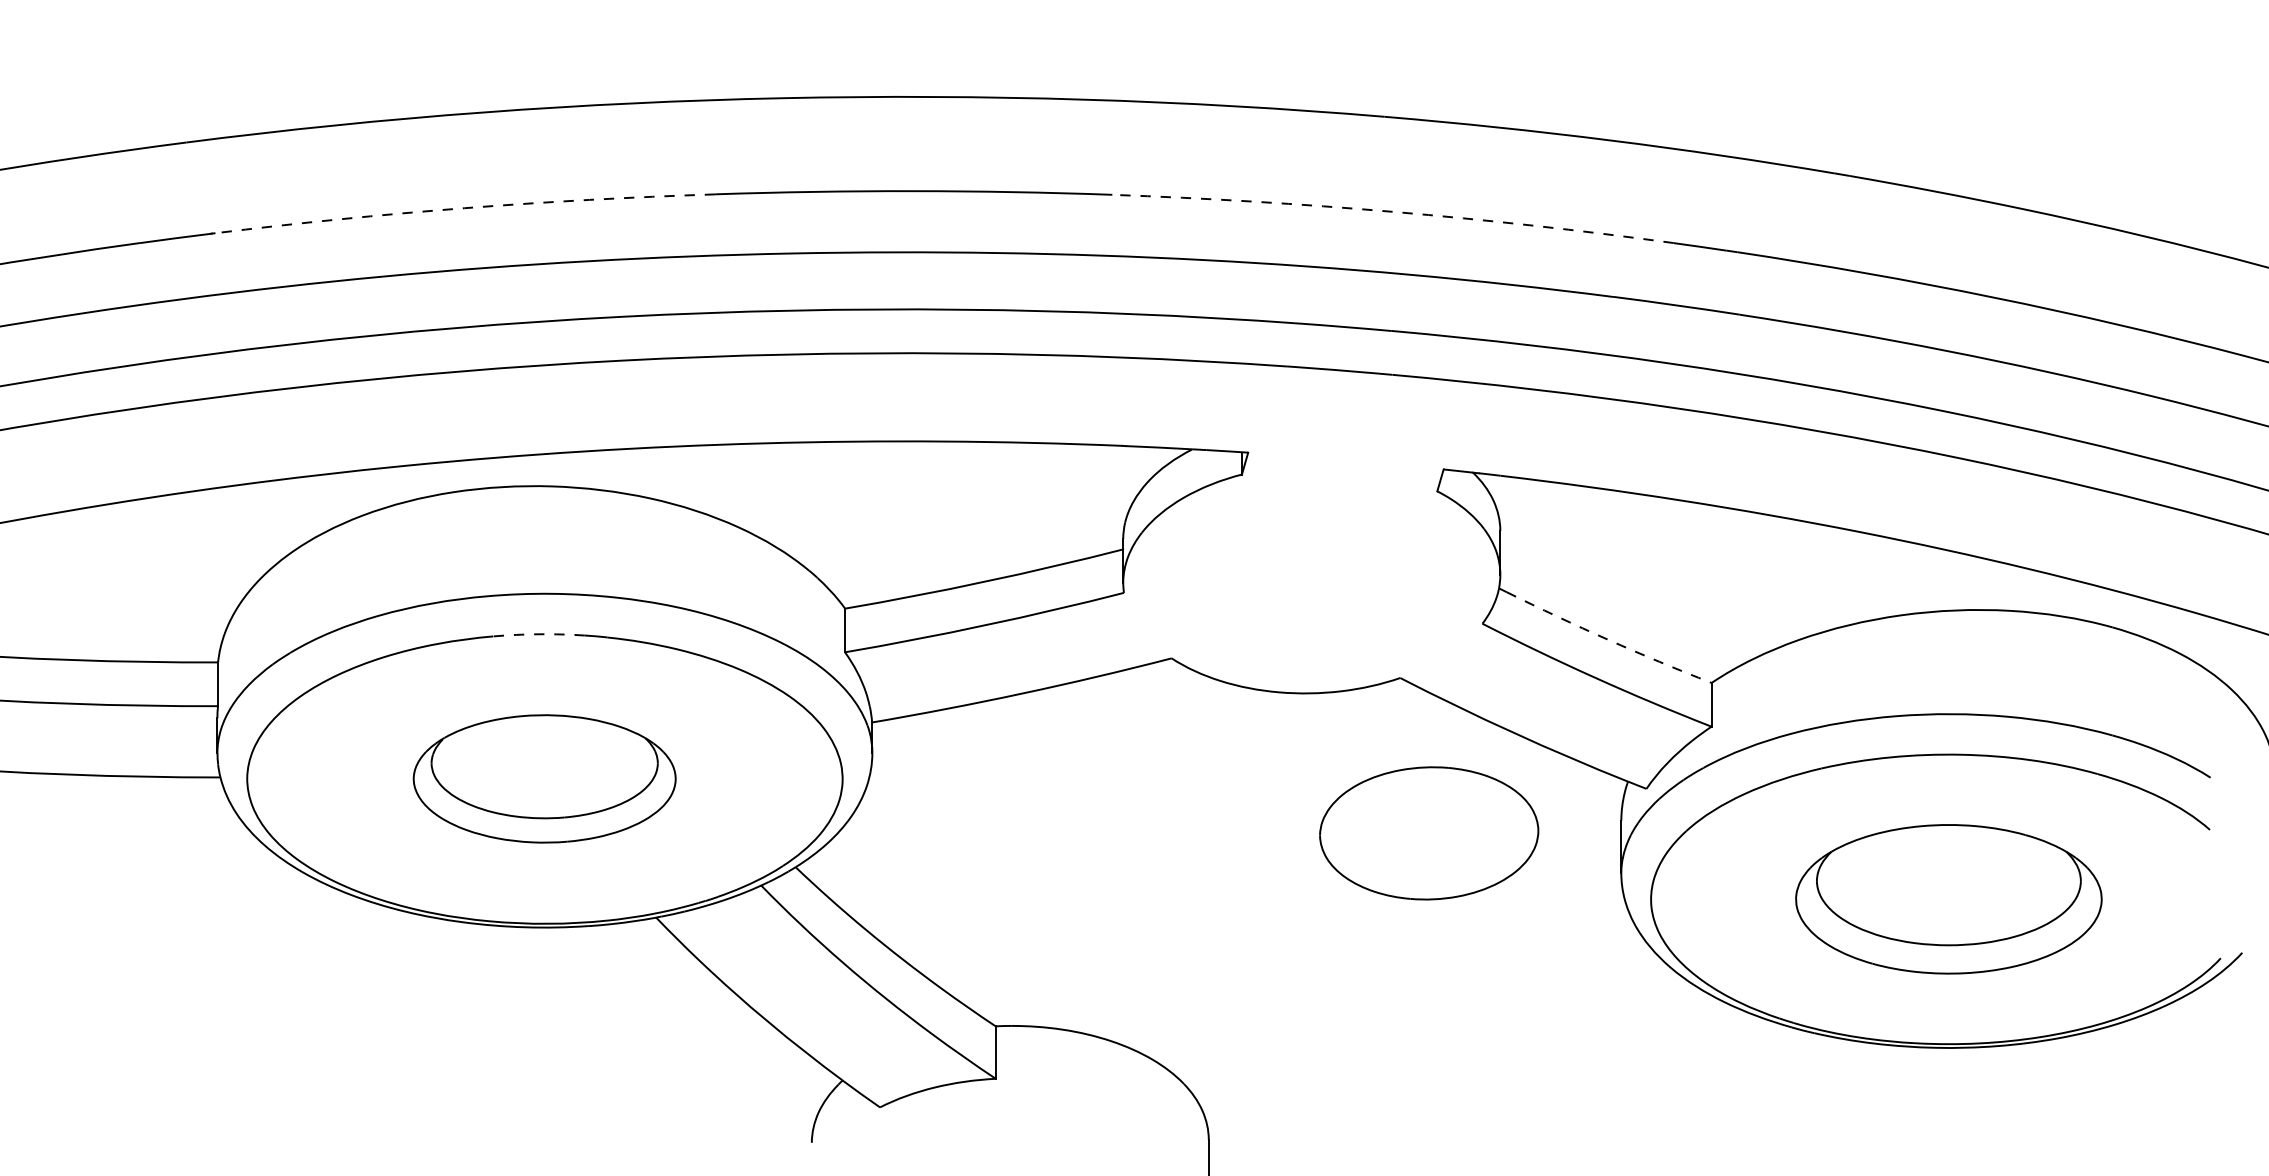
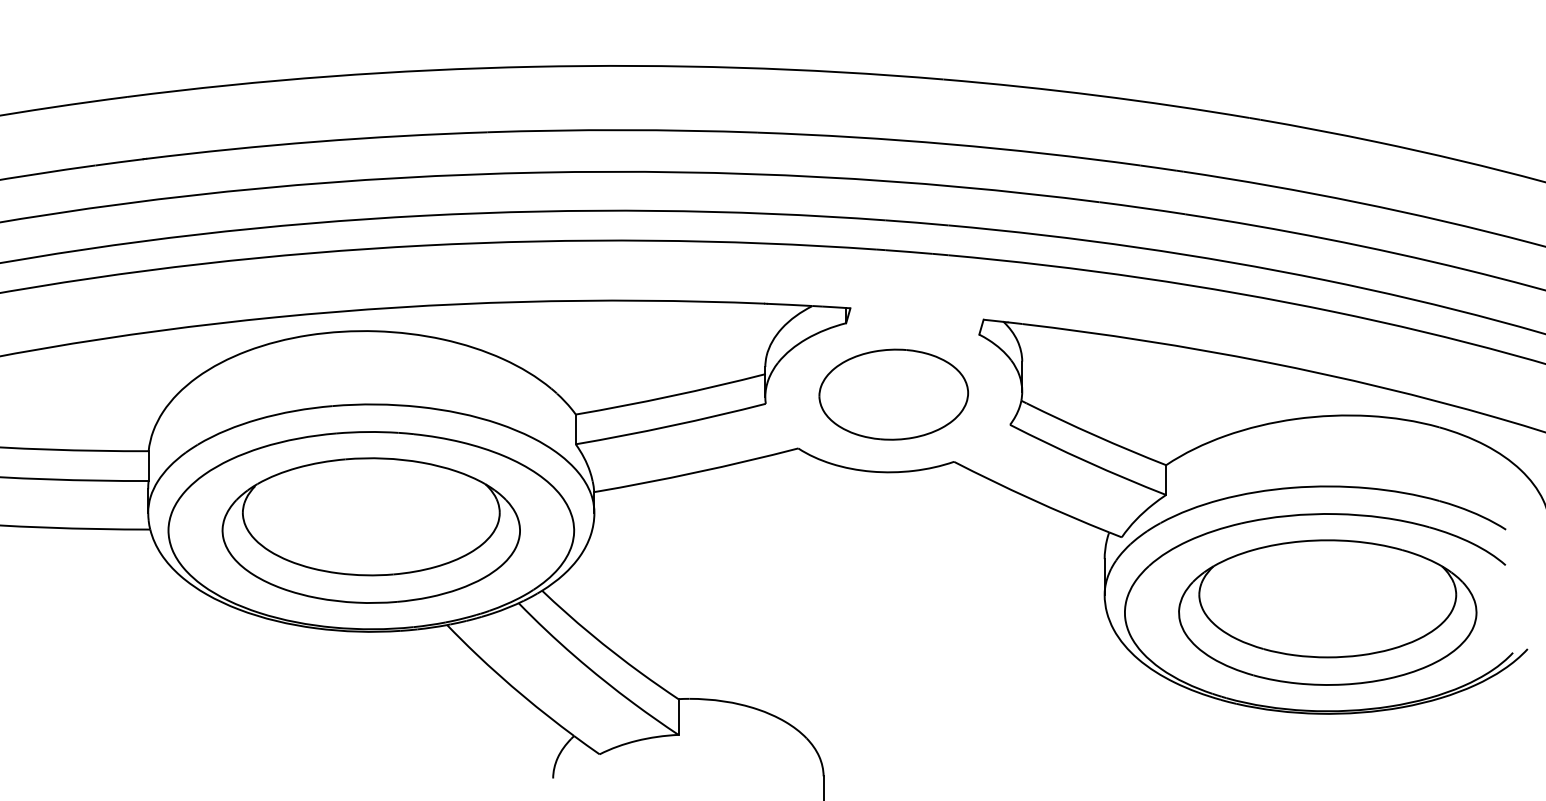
arc: (464, 207) -> (316, 141), dashed -> solid
arc: (1393, 212) -> (949, 144), dashed -> solid
arc: (539, 634) -> (367, 432), dashed -> solid
arc: (1607, 639) -> (1095, 435), dashed -> solid
part: (543, 778) -> (370, 530), size x1.67
part: (1428, 833) -> (893, 394), moved
part: (1948, 899) -> (1327, 612), size x1.43

